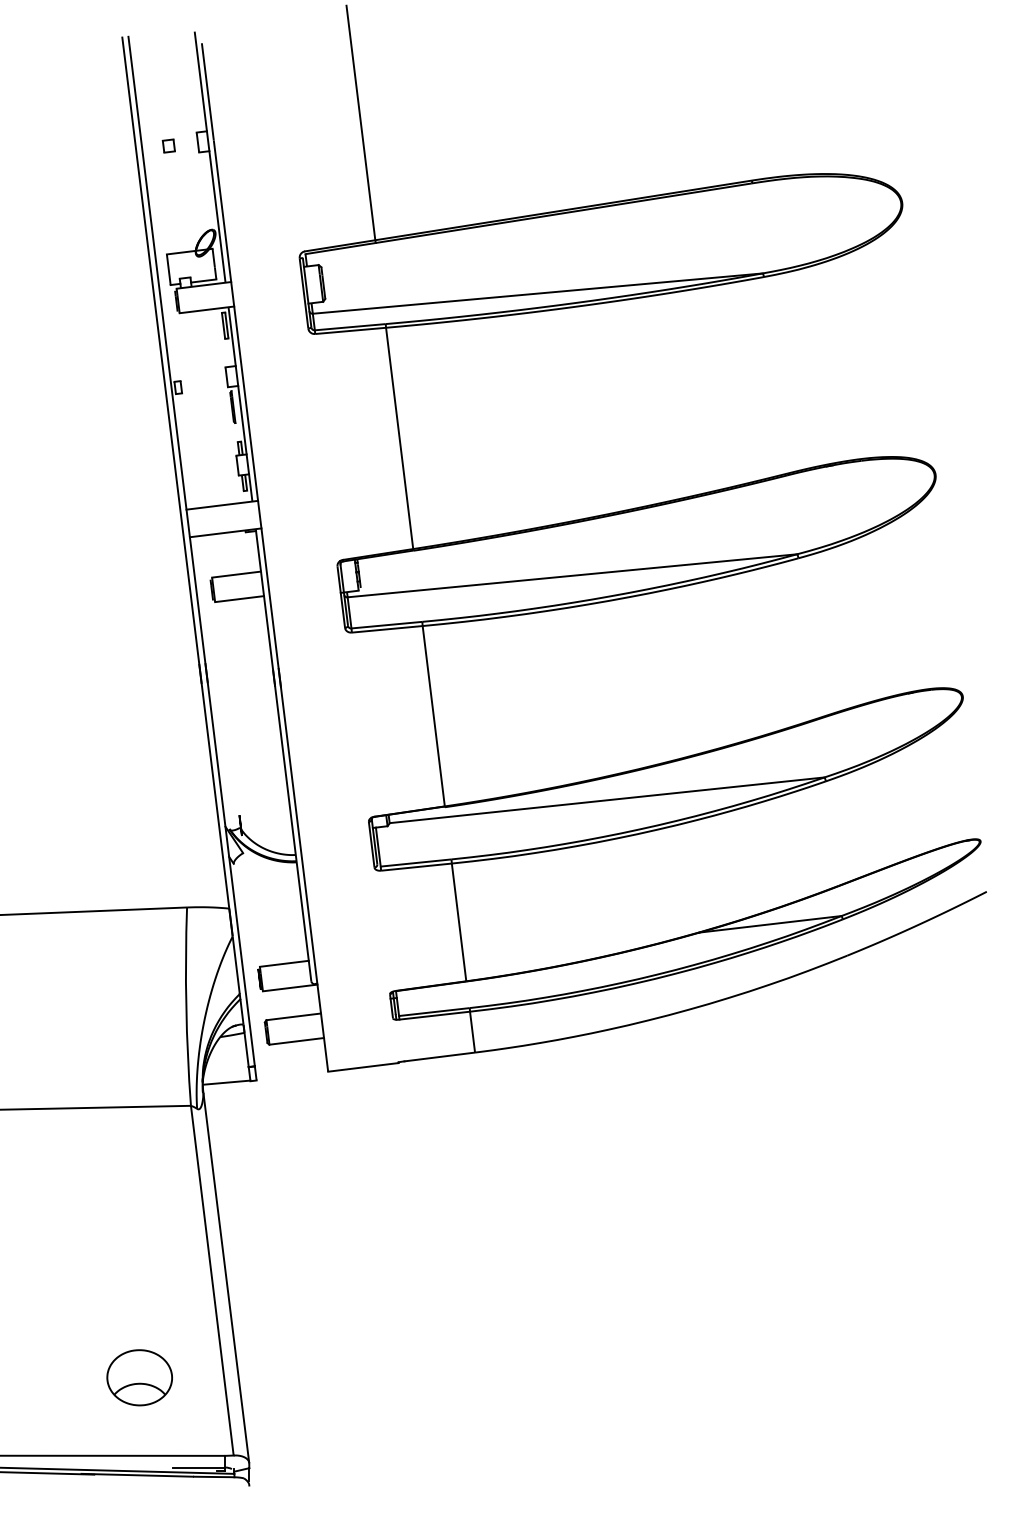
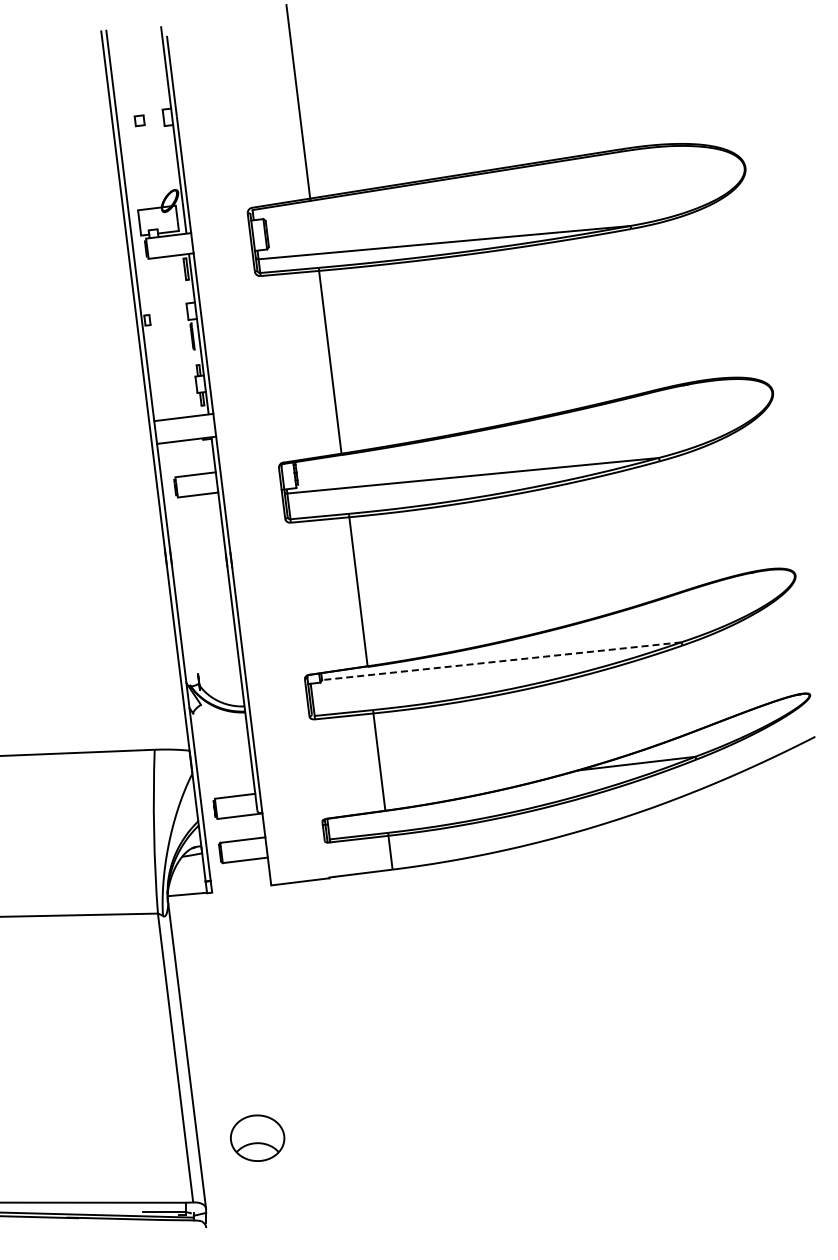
line: (606, 800) -> (501, 661), solid -> dashed
part: (139, 1376) -> (257, 1137), moved

